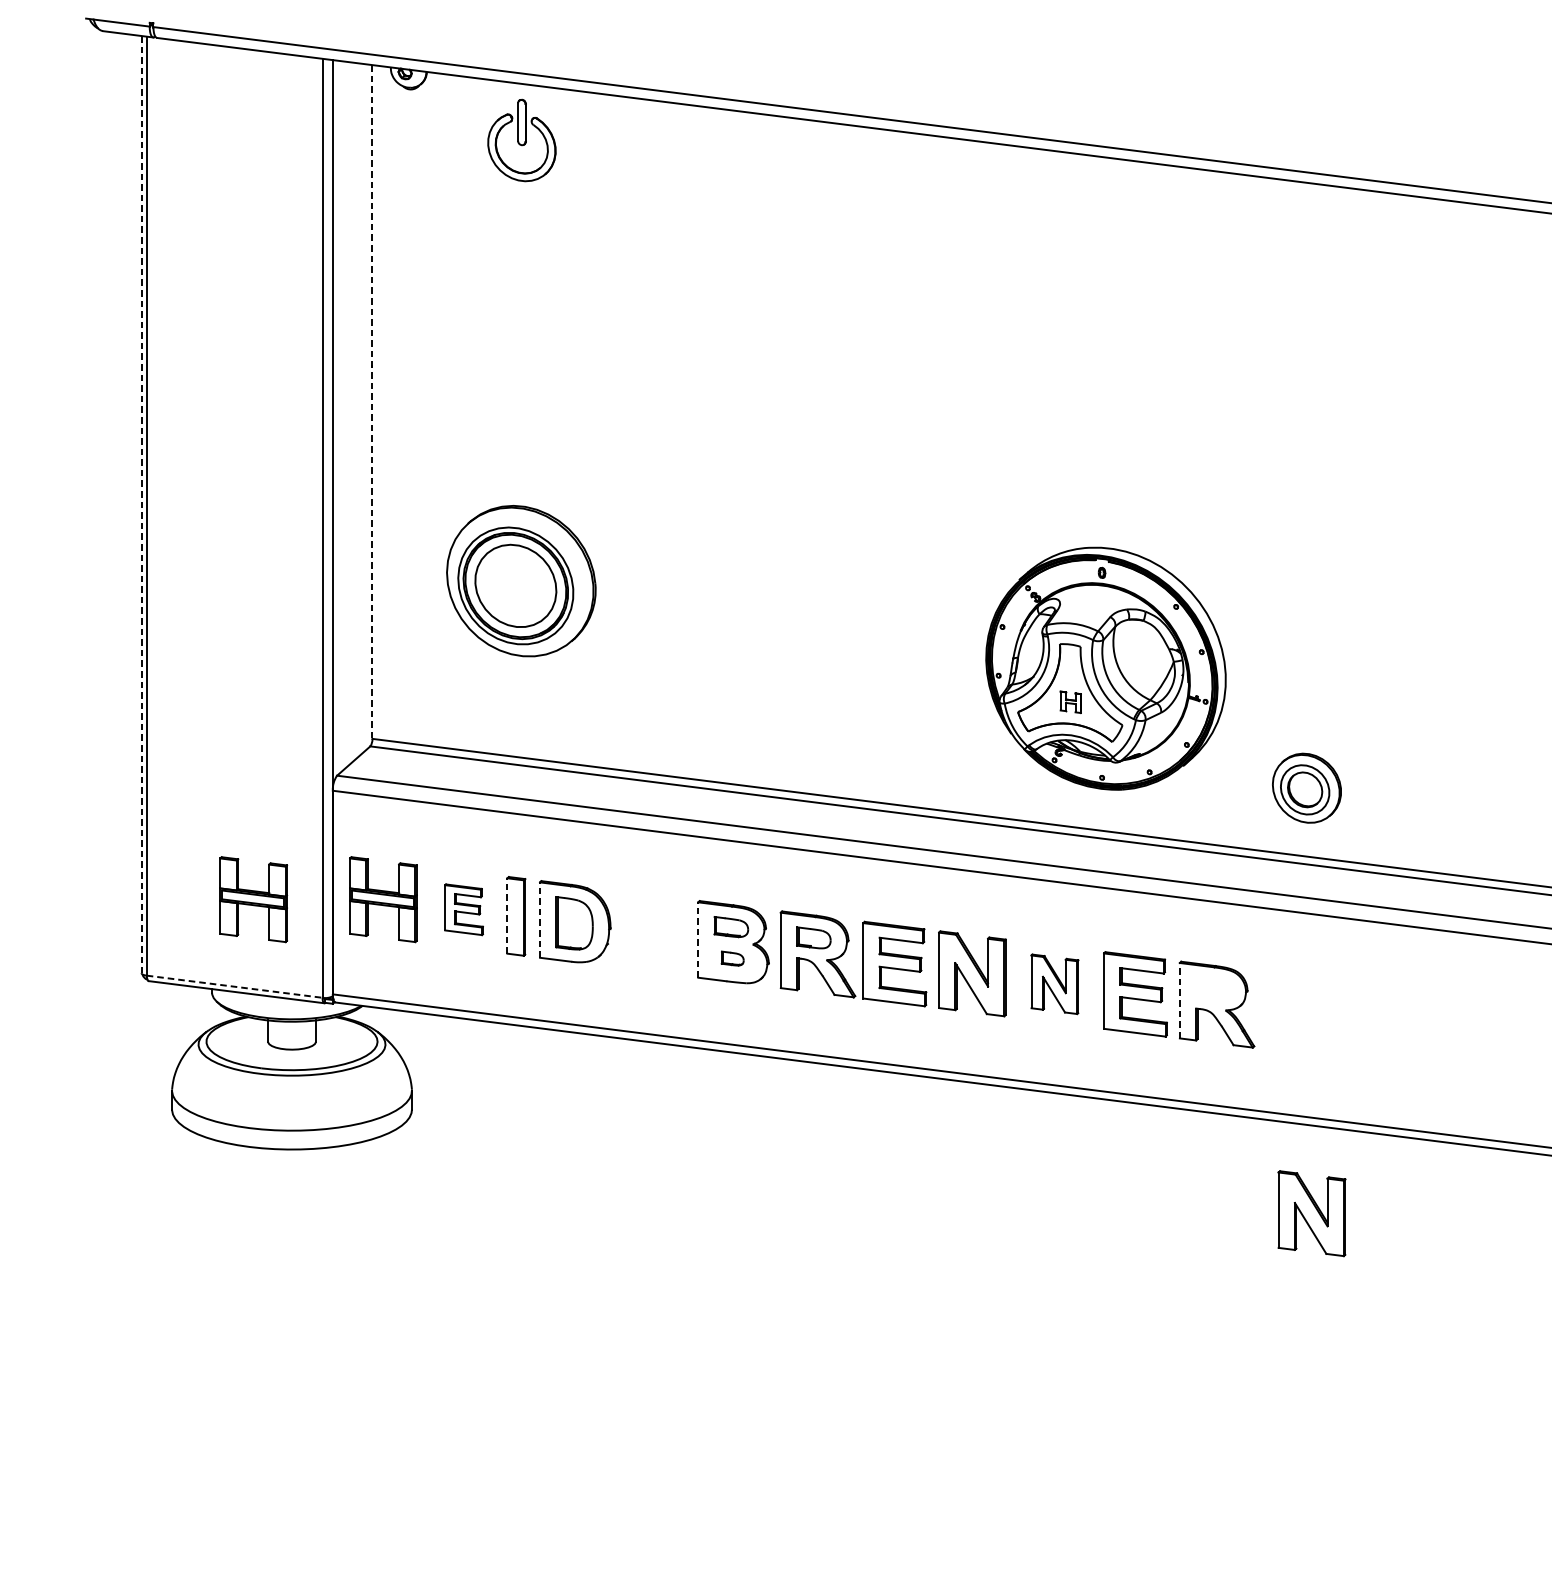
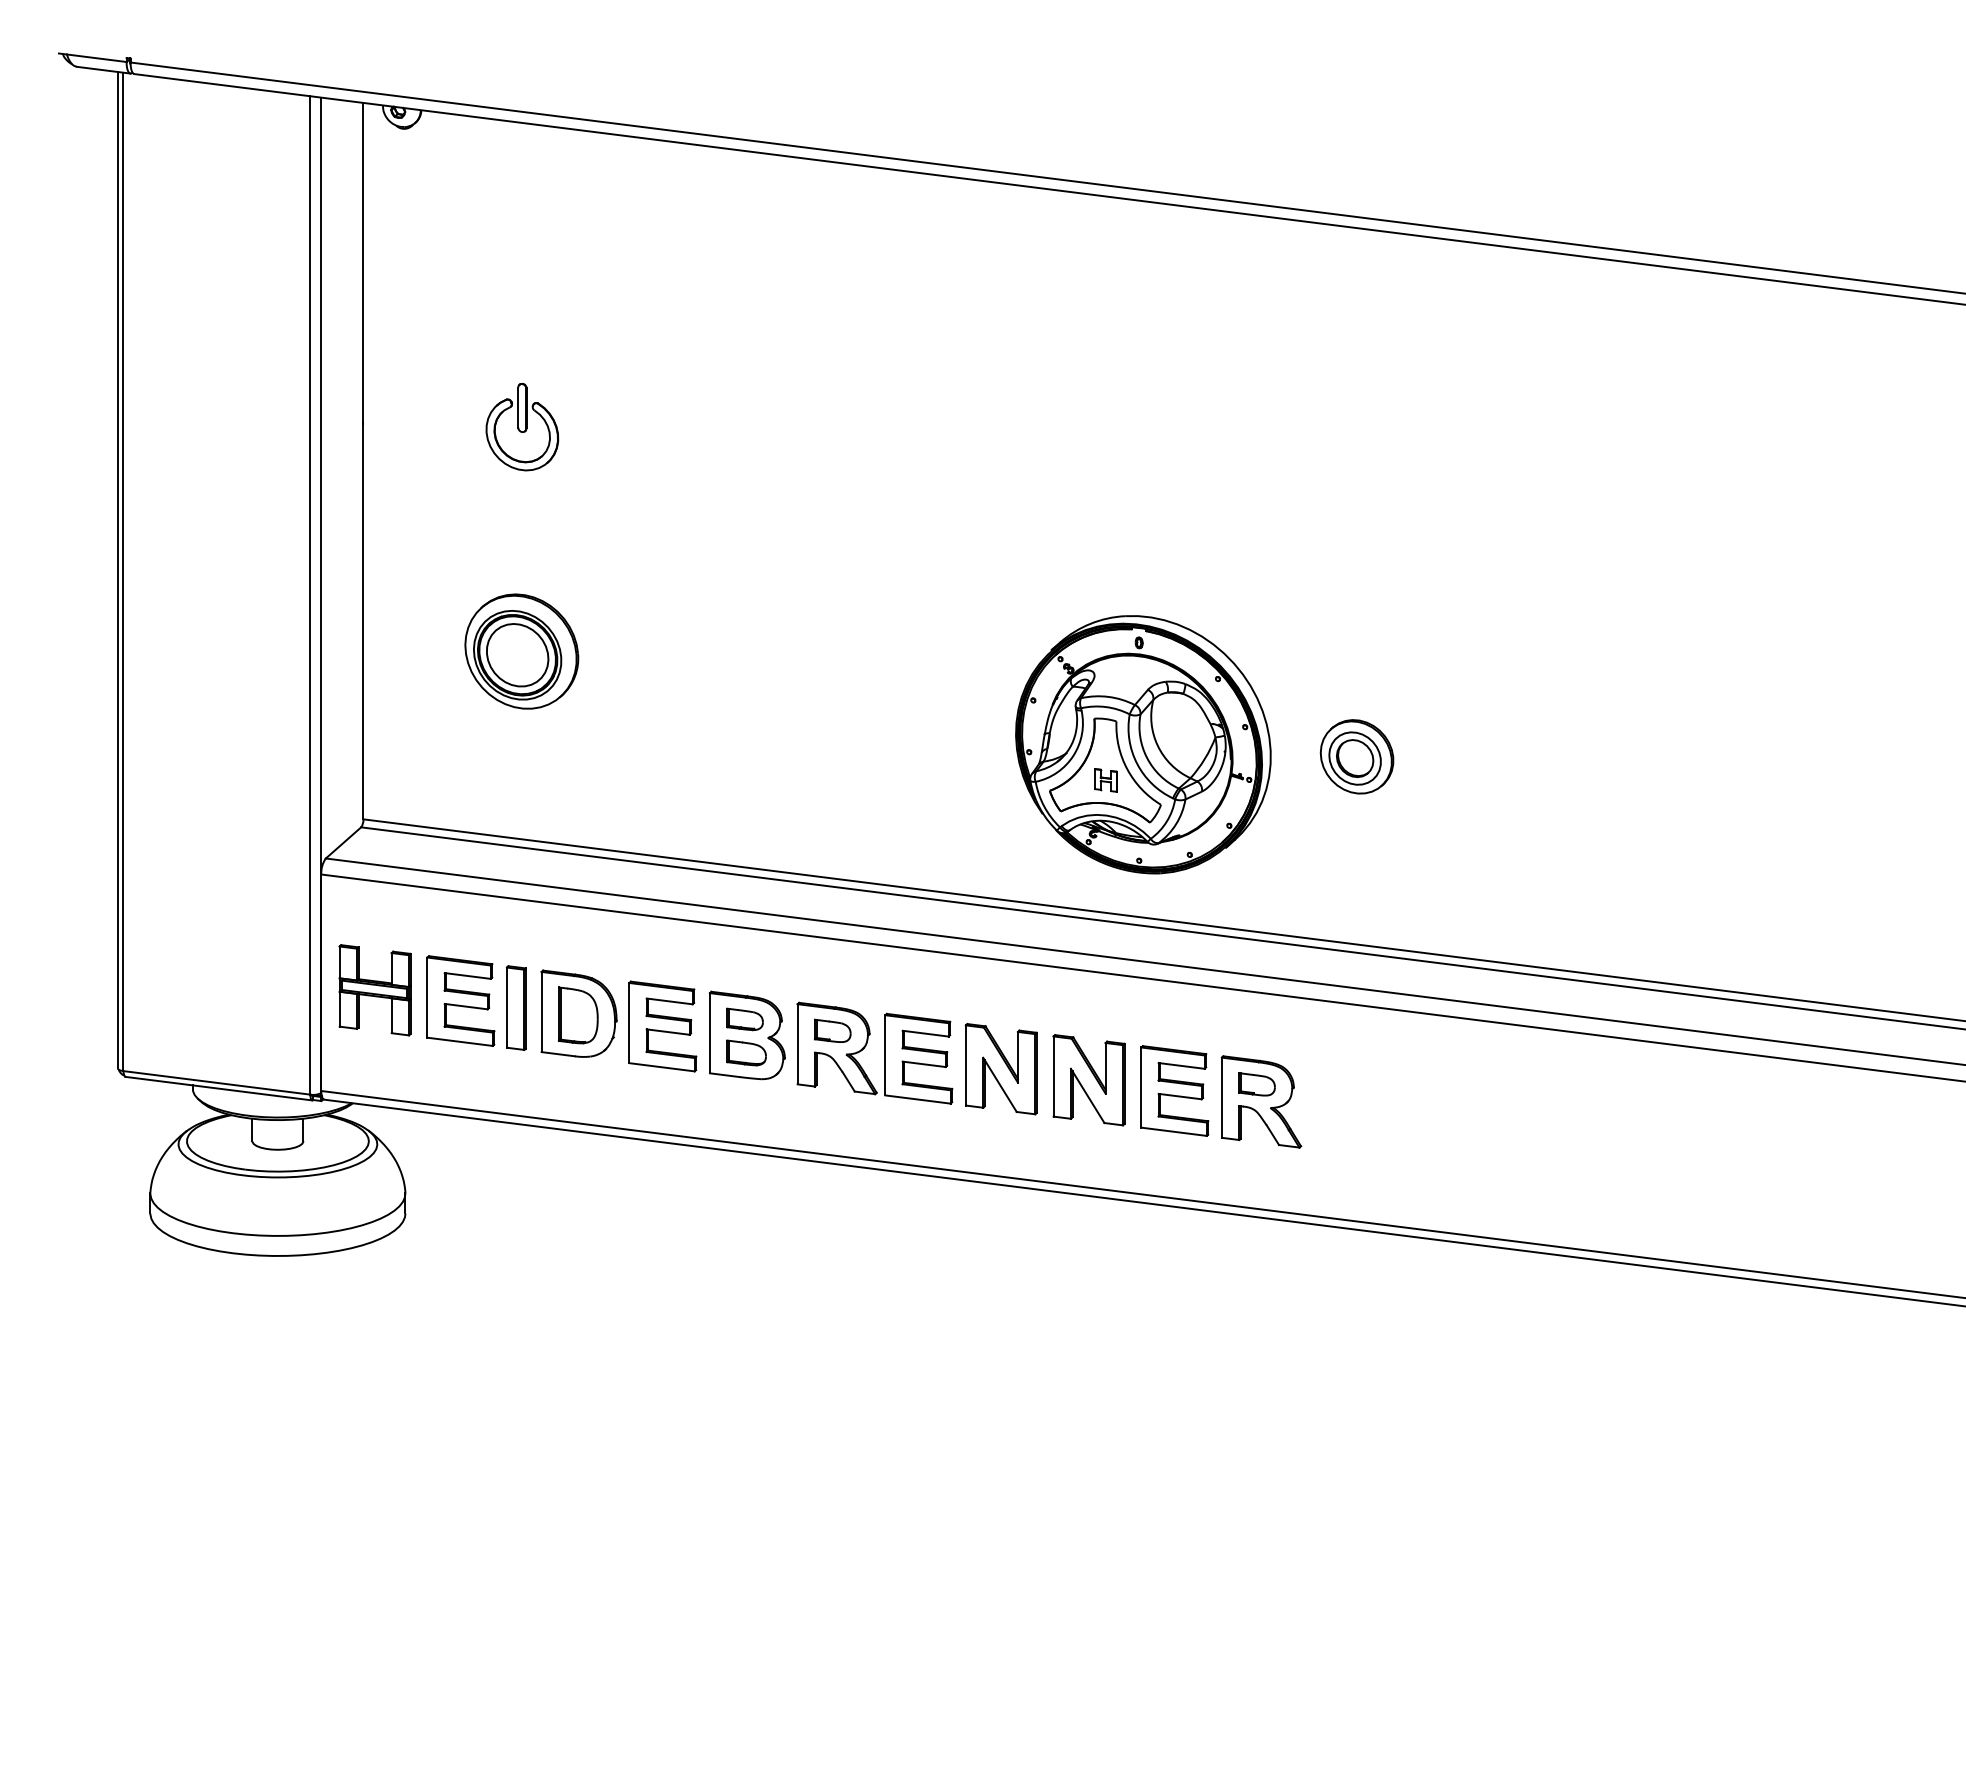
part: (522, 140) -> (522, 427), moved
line: (372, 402) -> (363, 461), dashed -> solid
line: (141, 504) -> (117, 570), dashed -> solid
part: (521, 581) -> (521, 651), size x0.71
part: (1306, 787) -> (1356, 756), moved
part: (253, 899) -> (236, 990), removed
part: (463, 909) -> (460, 1000), size x1.67
line: (507, 915) -> (506, 1007), dashed -> solid
line: (539, 919) -> (541, 1011), dashed -> solid
part: (653, 933) -> (662, 1026), added
line: (697, 939) -> (709, 1032), dashed -> solid
part: (732, 958) -> (746, 1052), size x1.67
part: (1054, 984) -> (1088, 1080), size x1.43
line: (235, 986) -> (217, 1082), dashed -> solid
part: (1212, 988) -> (1256, 1084), added
line: (1179, 1000) -> (1221, 1097), dashed -> solid
part: (1311, 1213) -> (1361, 1324), removed

